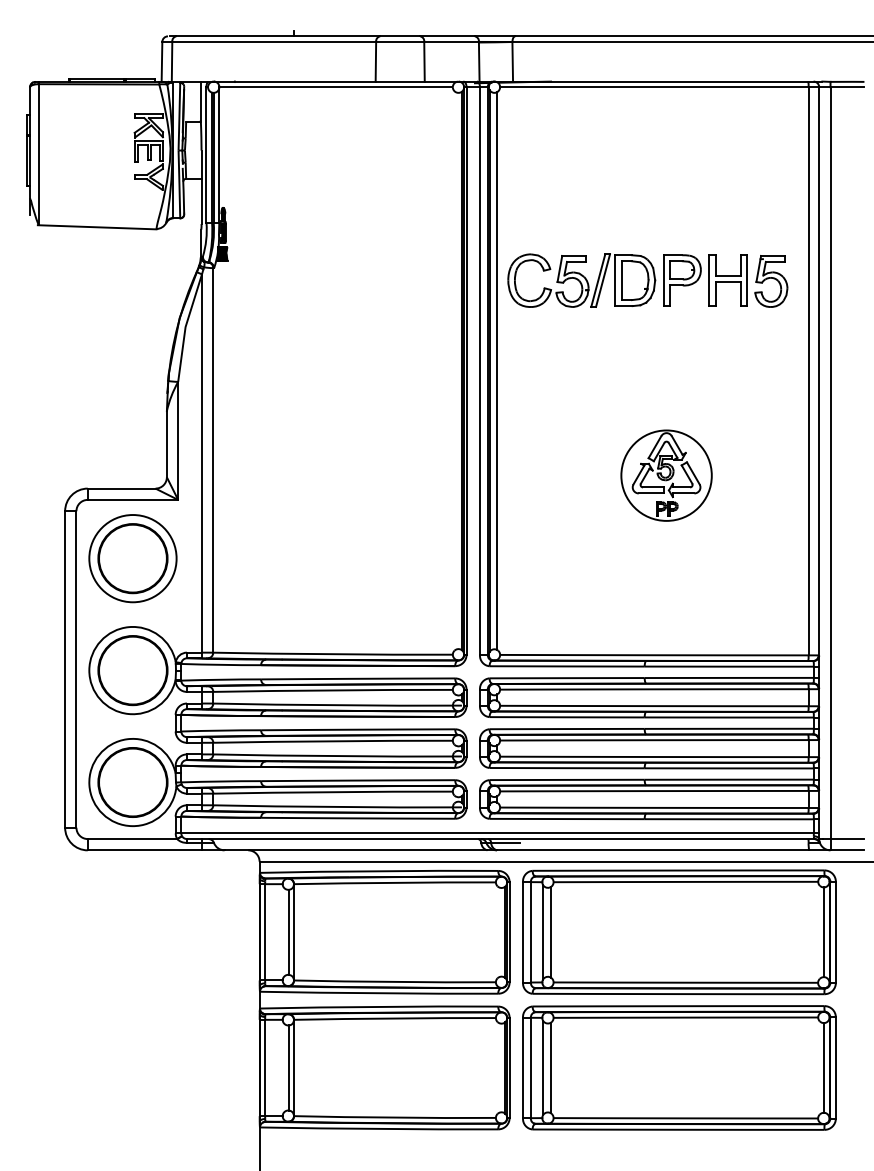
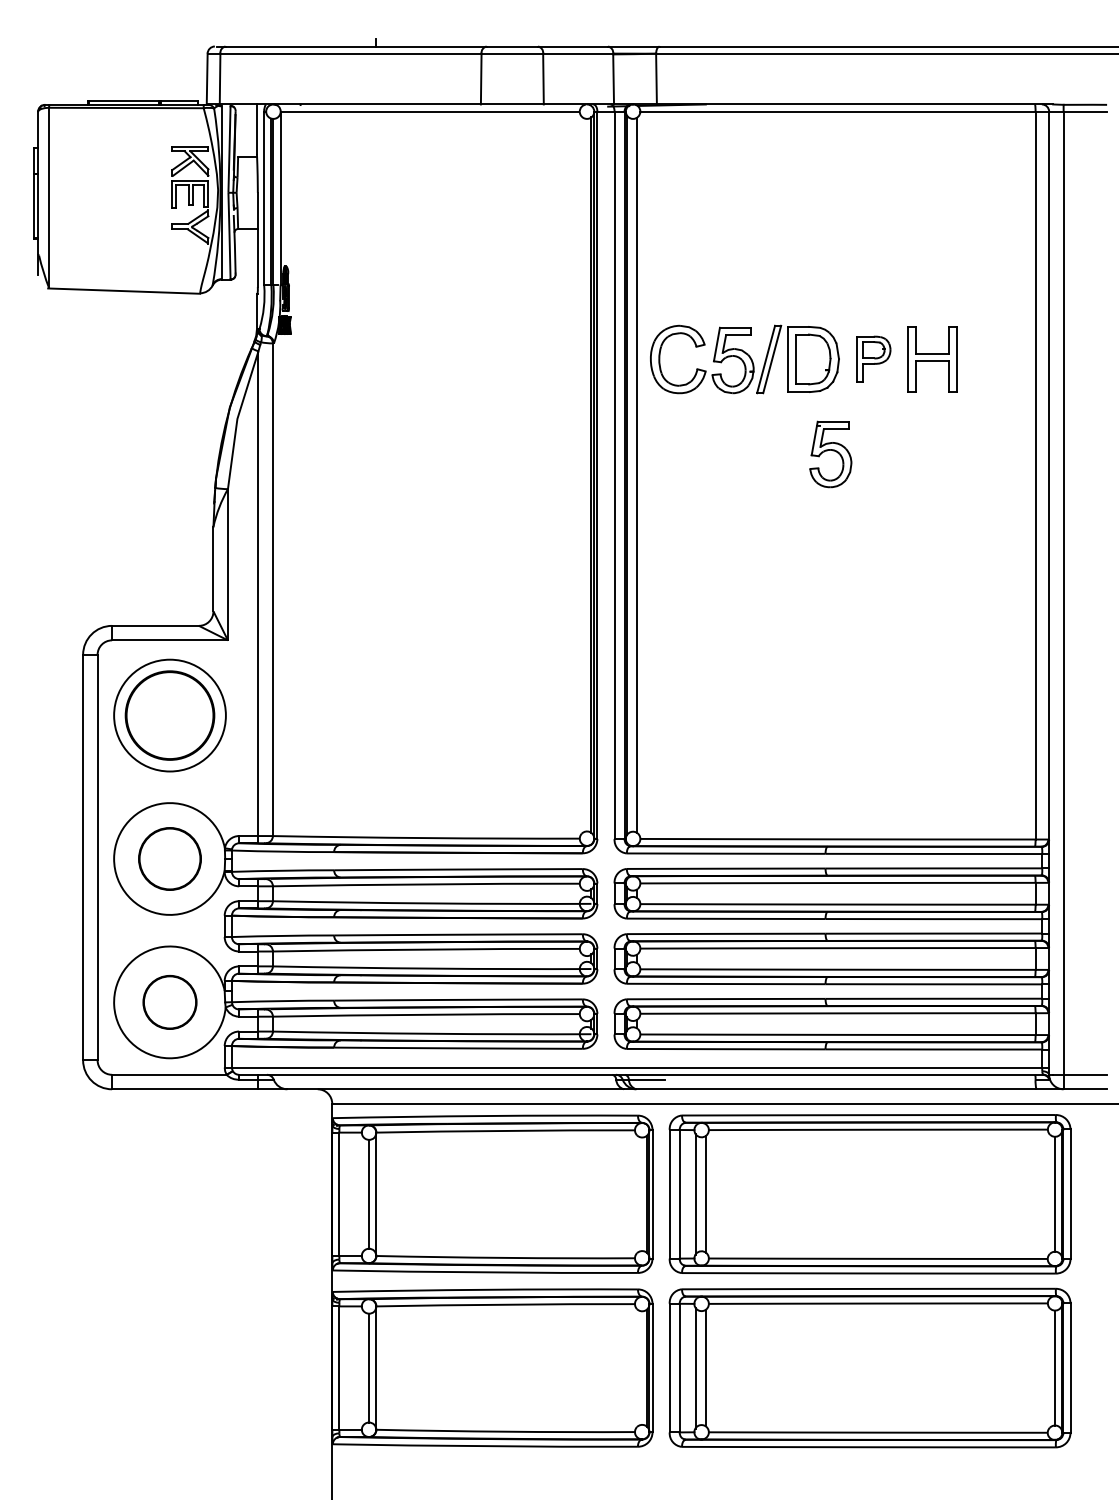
part: (682, 280) -> (873, 359), size x0.7
part: (771, 281) -> (830, 454), moved
part: (666, 475) -> (853, 609), removed
part: (132, 670) -> (169, 858), size x0.7
part: (132, 782) -> (169, 1002), size x0.6

